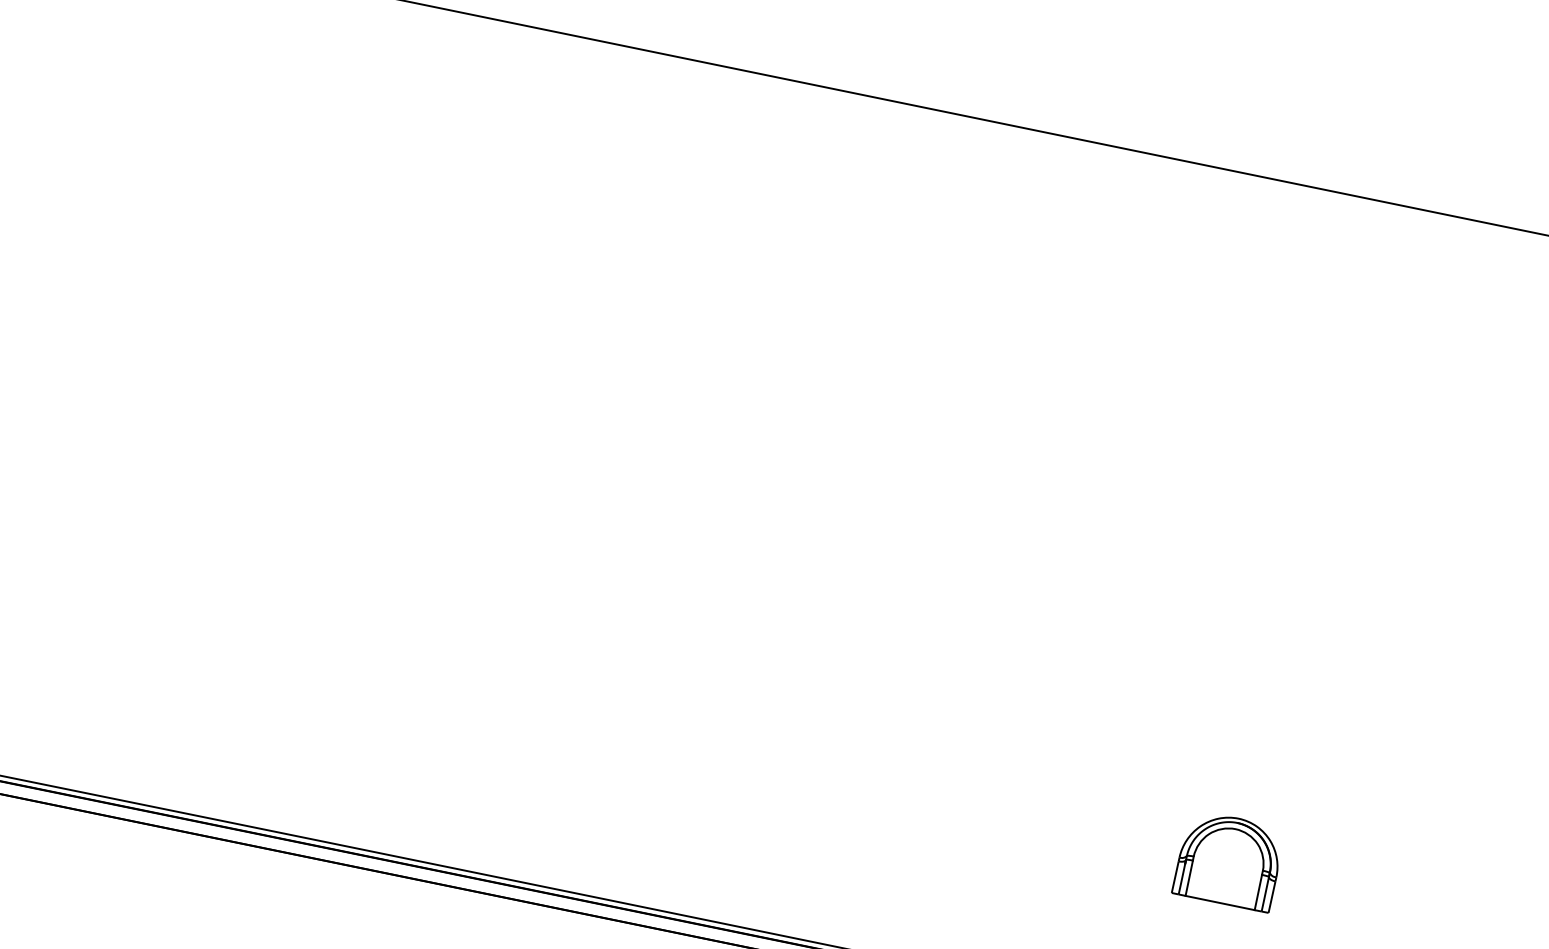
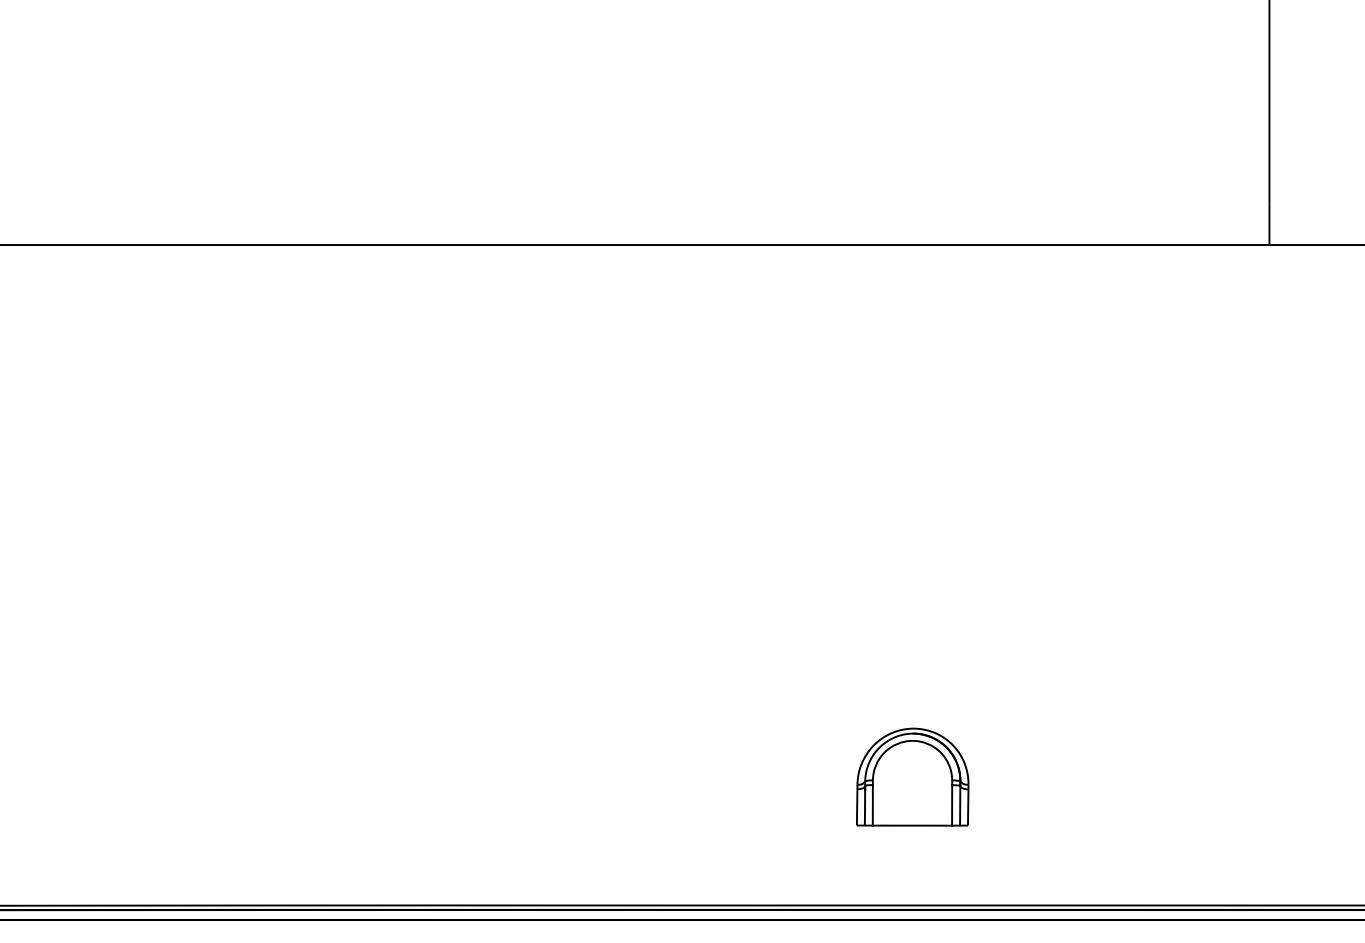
part: (1228, 859) -> (912, 776), size x1.43

